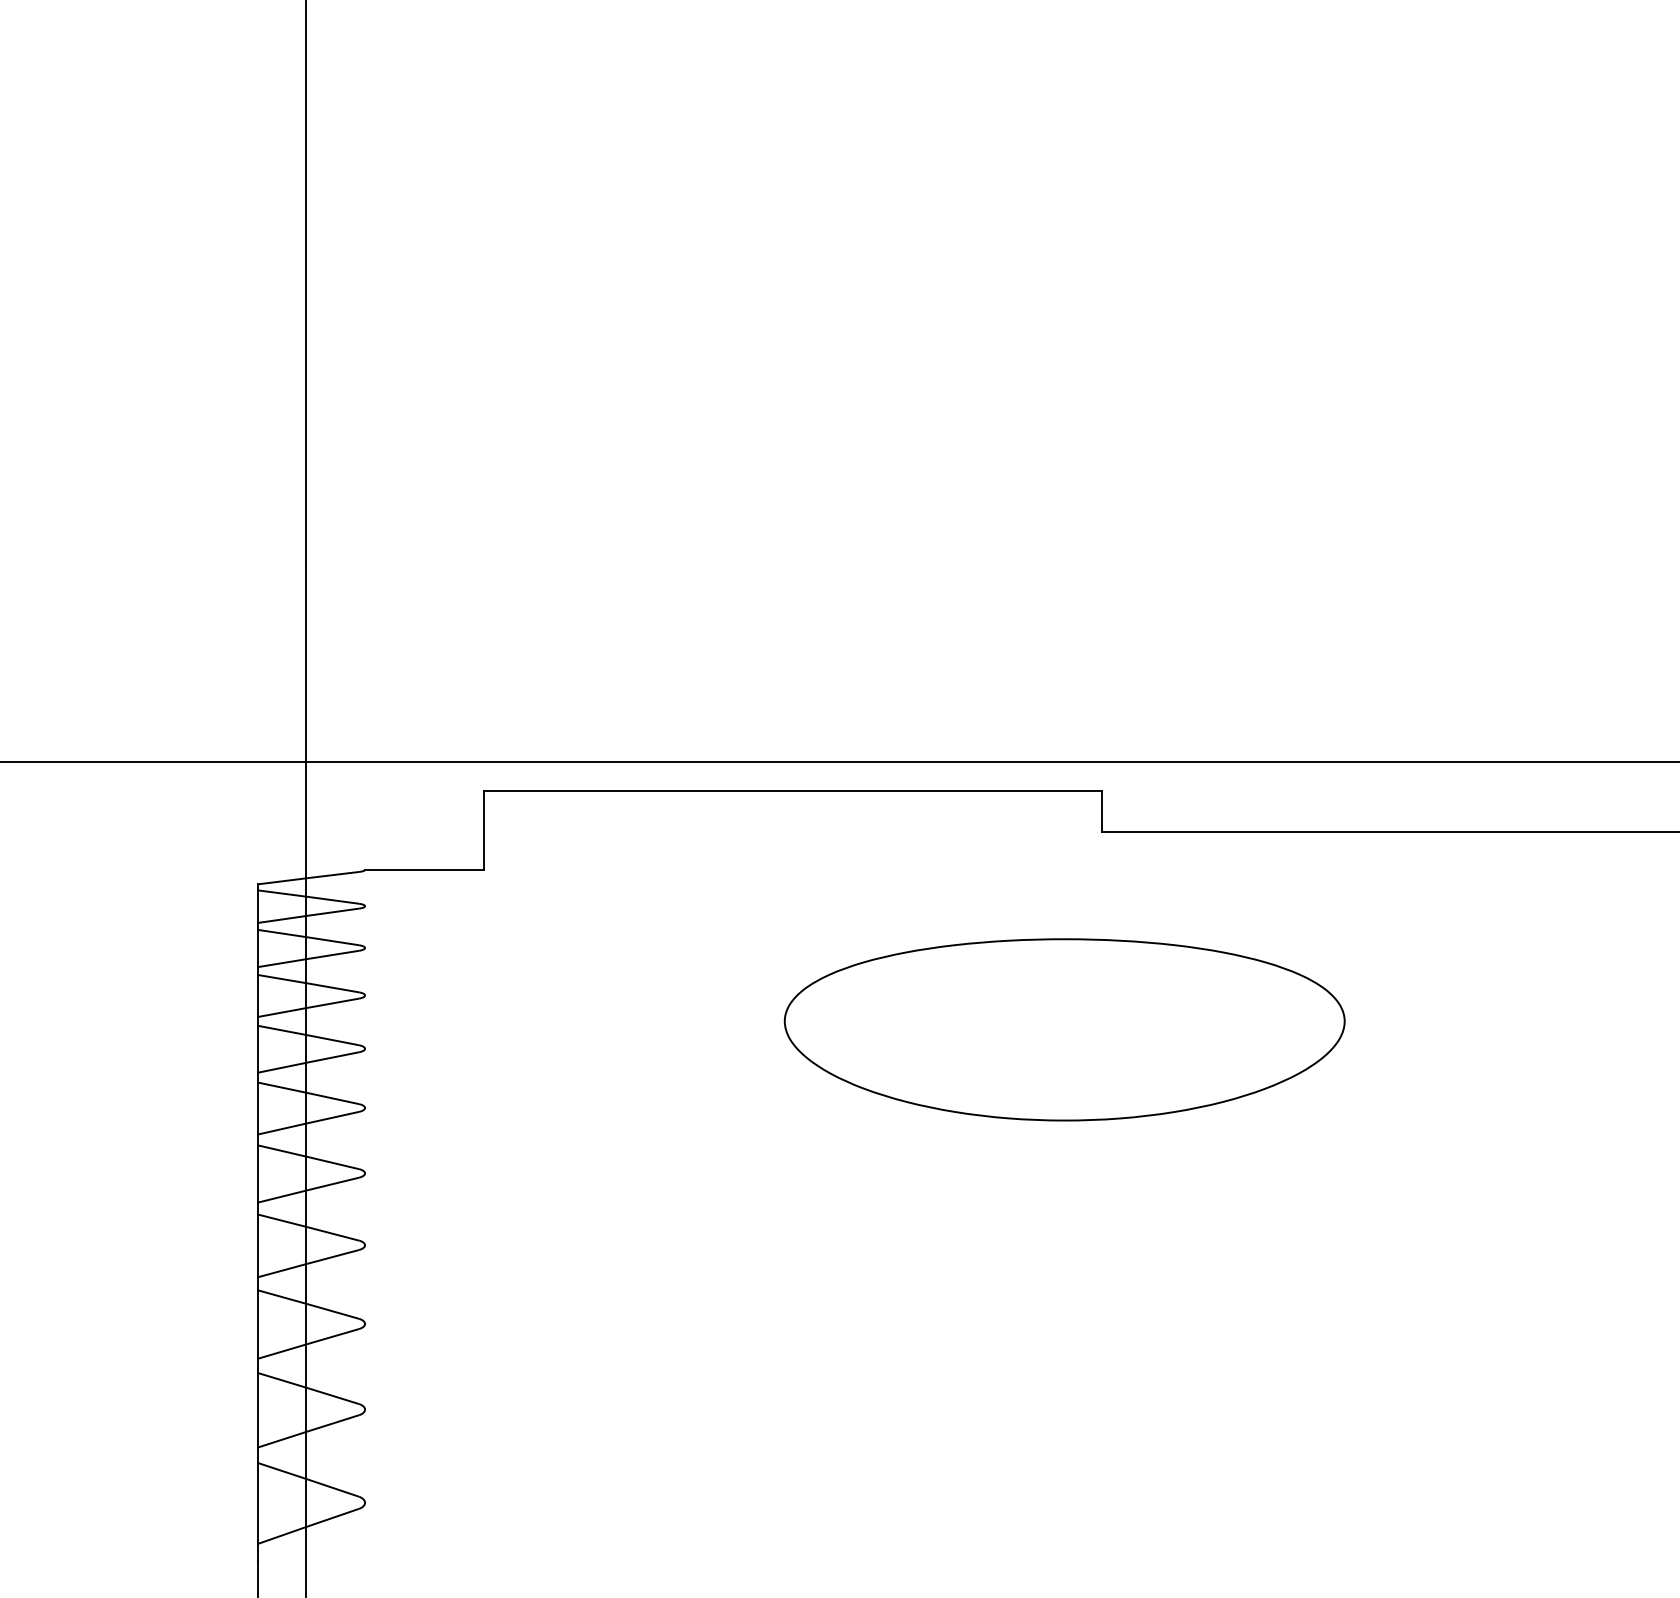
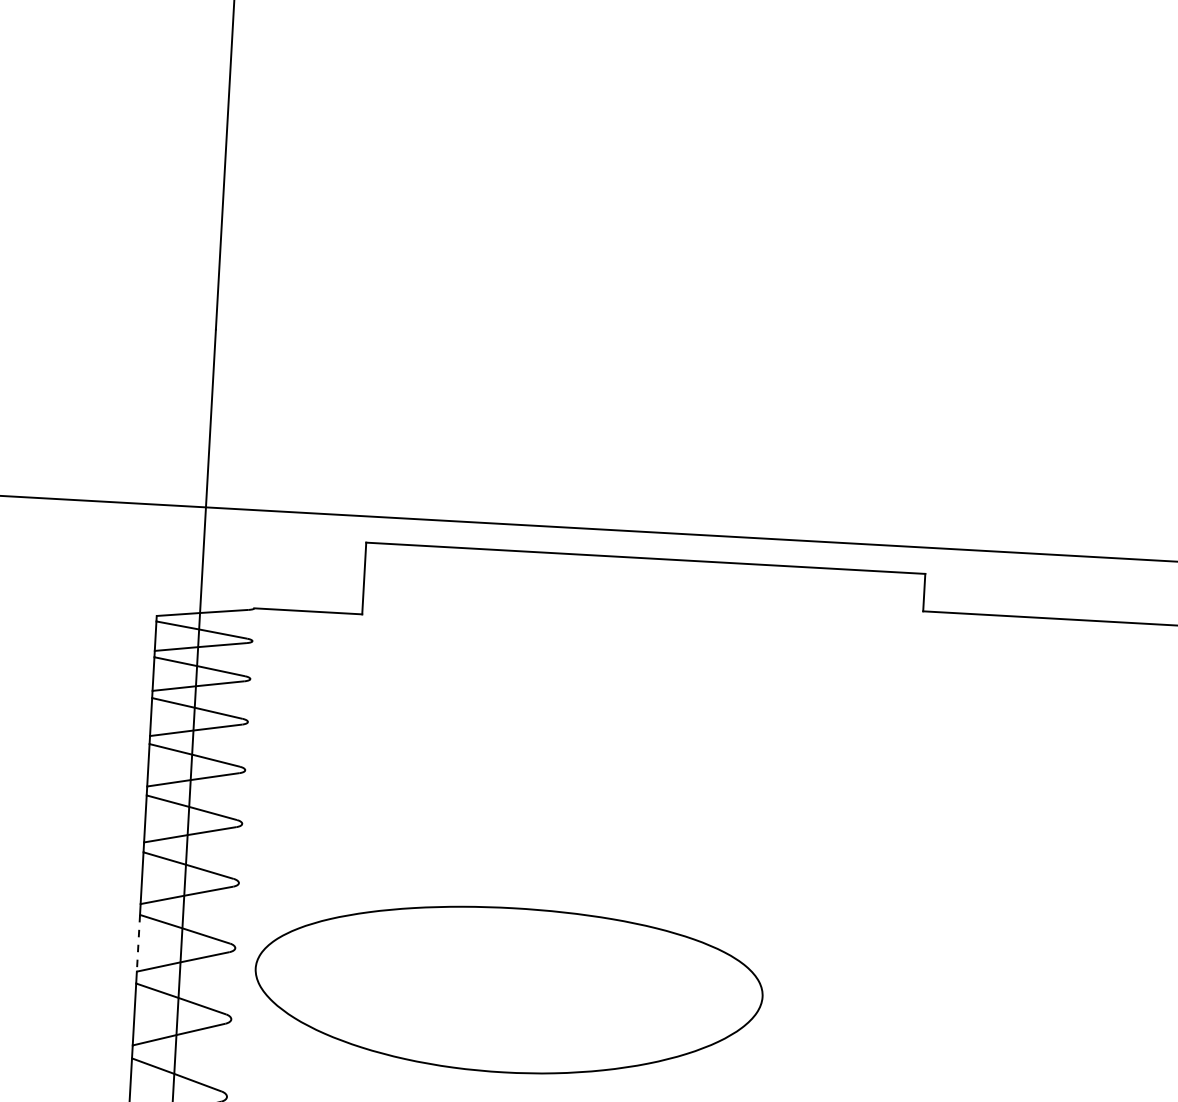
part: (1064, 1029) -> (508, 989), moved
line: (258, 1246) -> (138, 943), solid -> dashed

